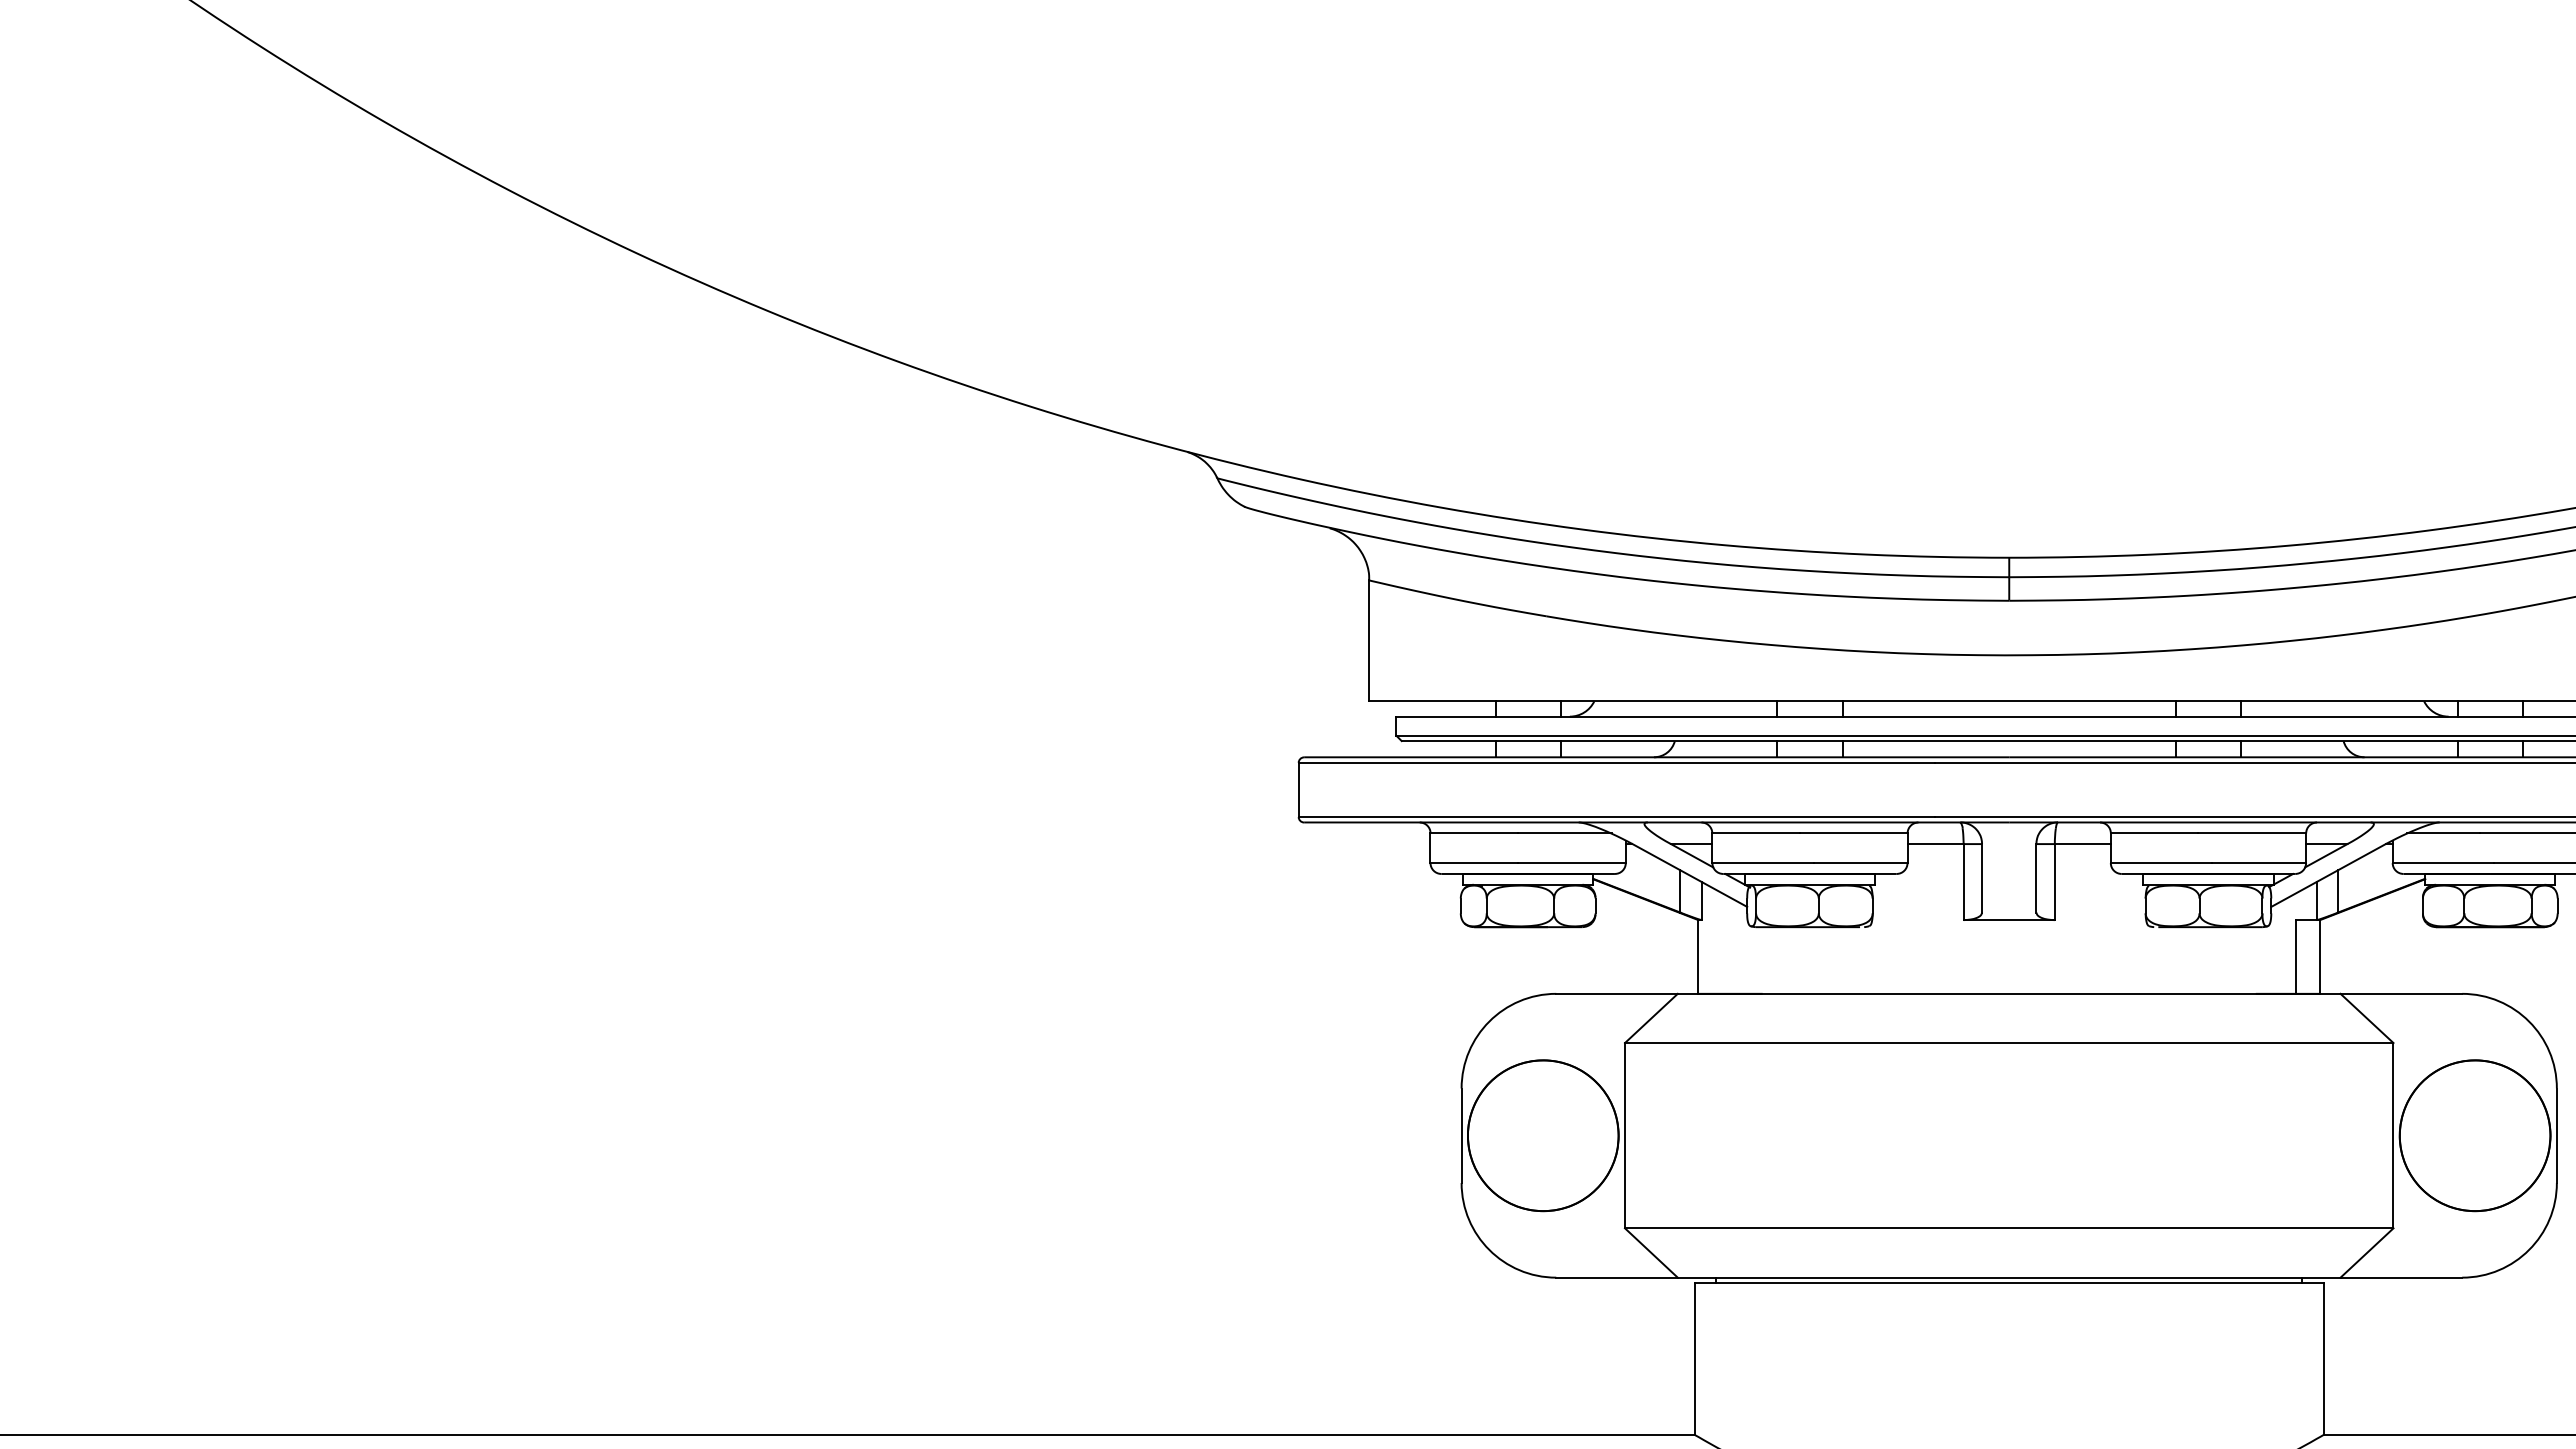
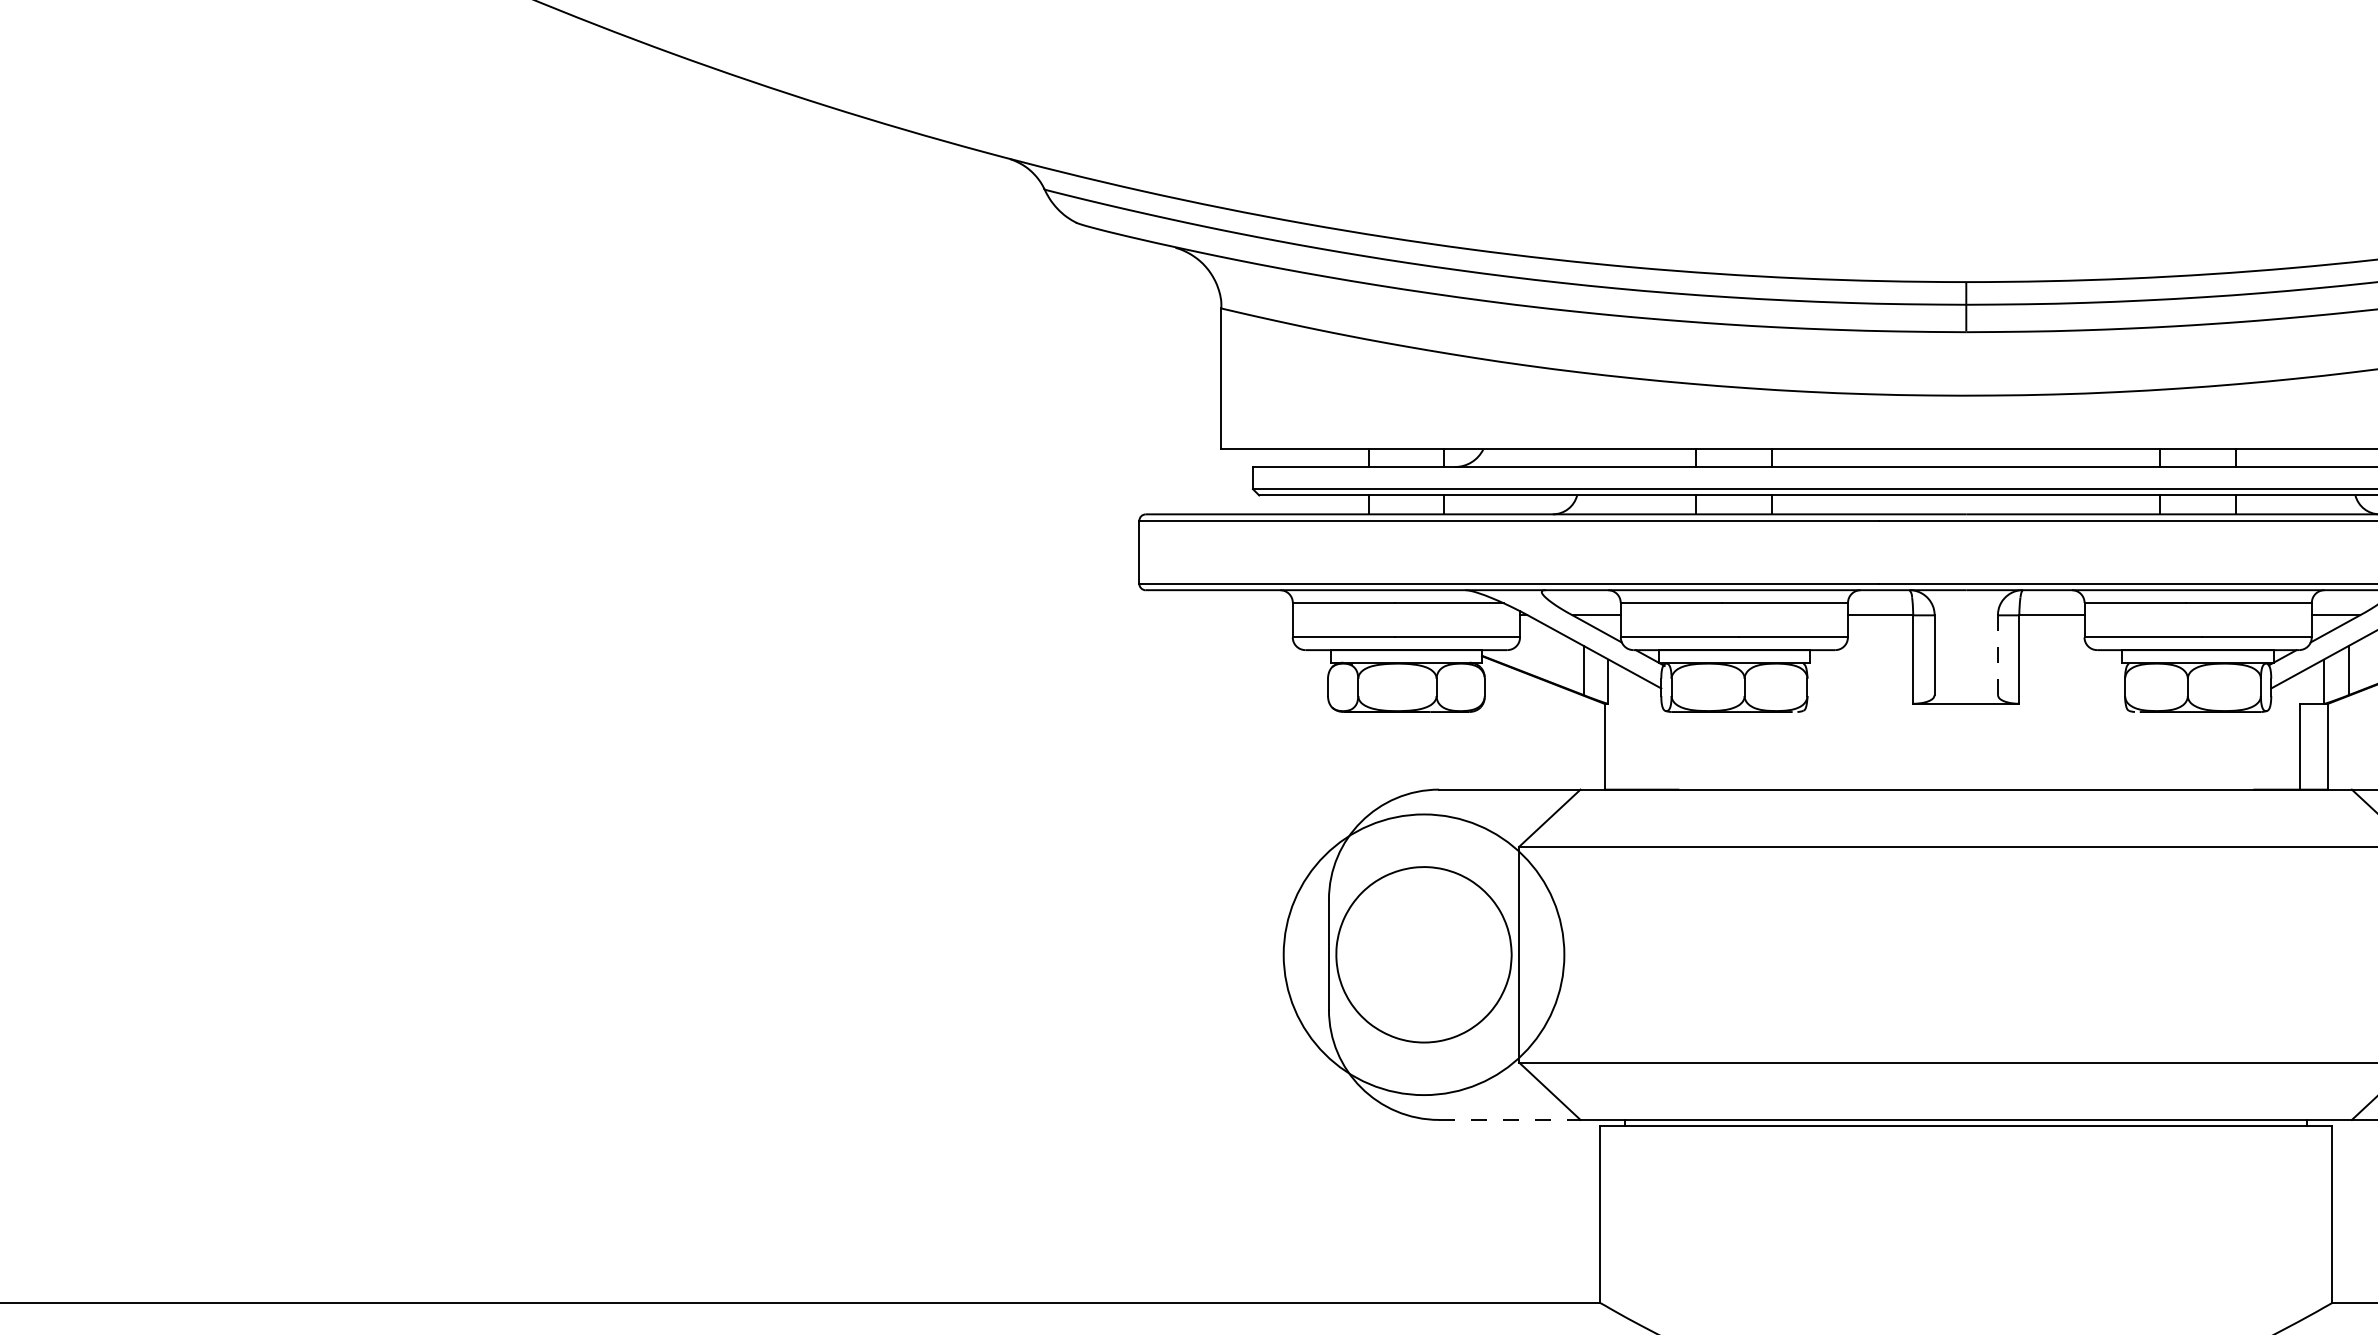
line: (2036, 877) -> (1998, 654), solid -> dashed
circle: (1542, 1135) -> (1423, 954), size x1.6
line: (1617, 1277) -> (1510, 1119), solid -> dashed

